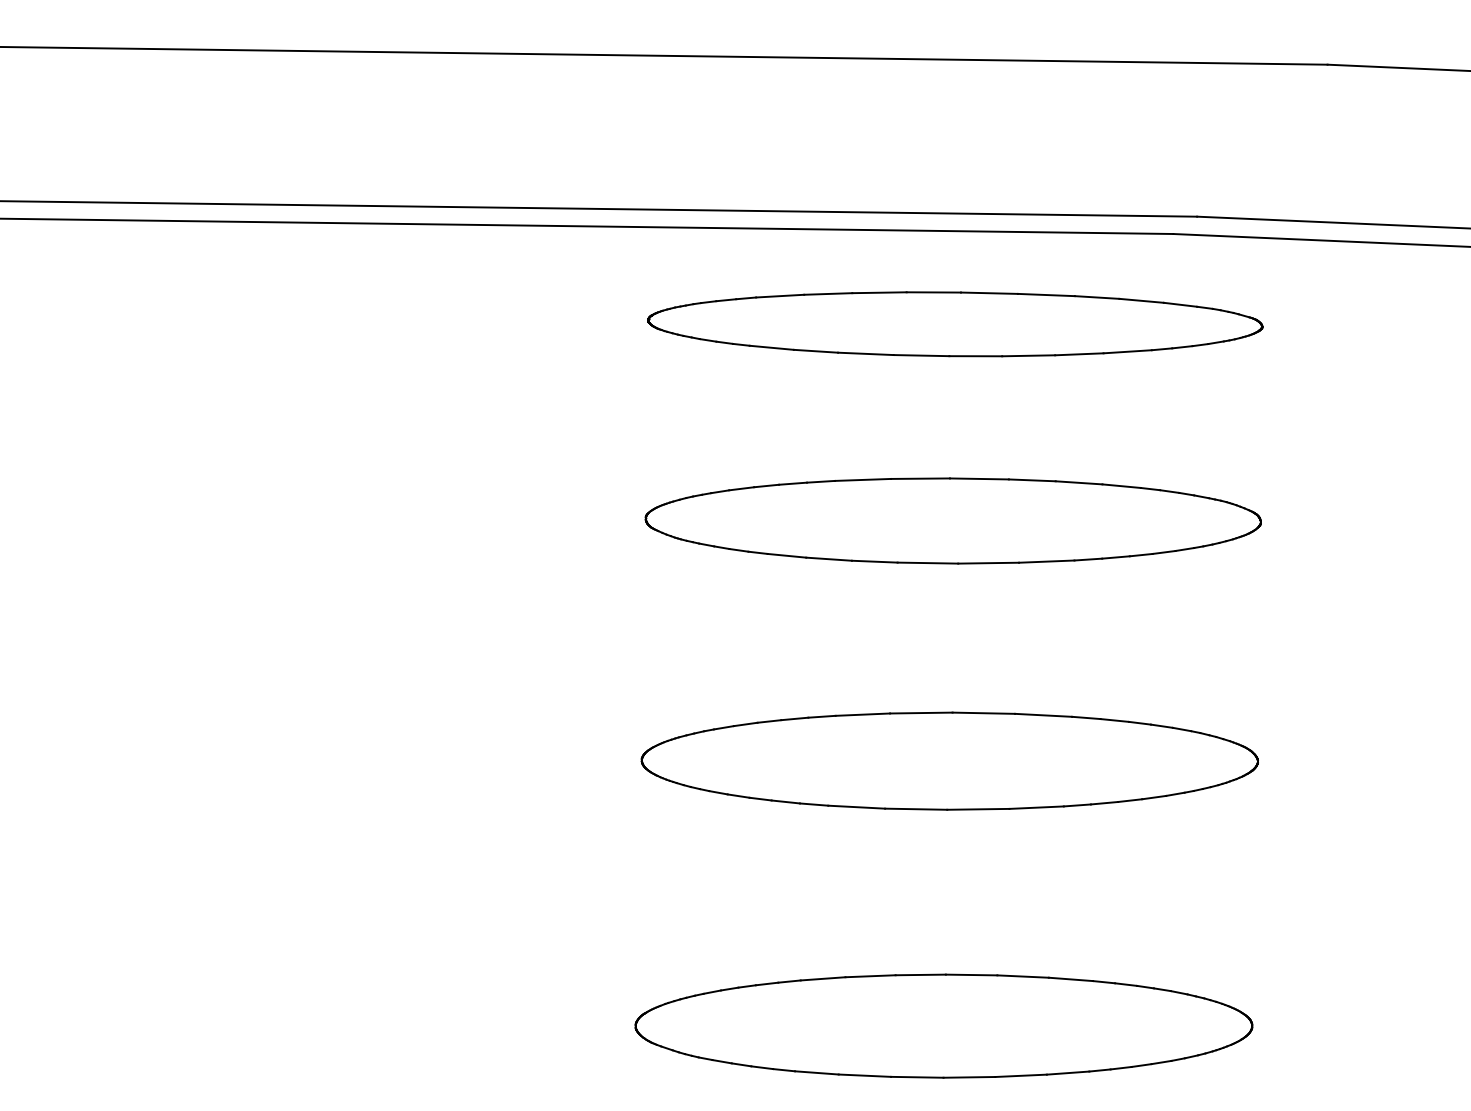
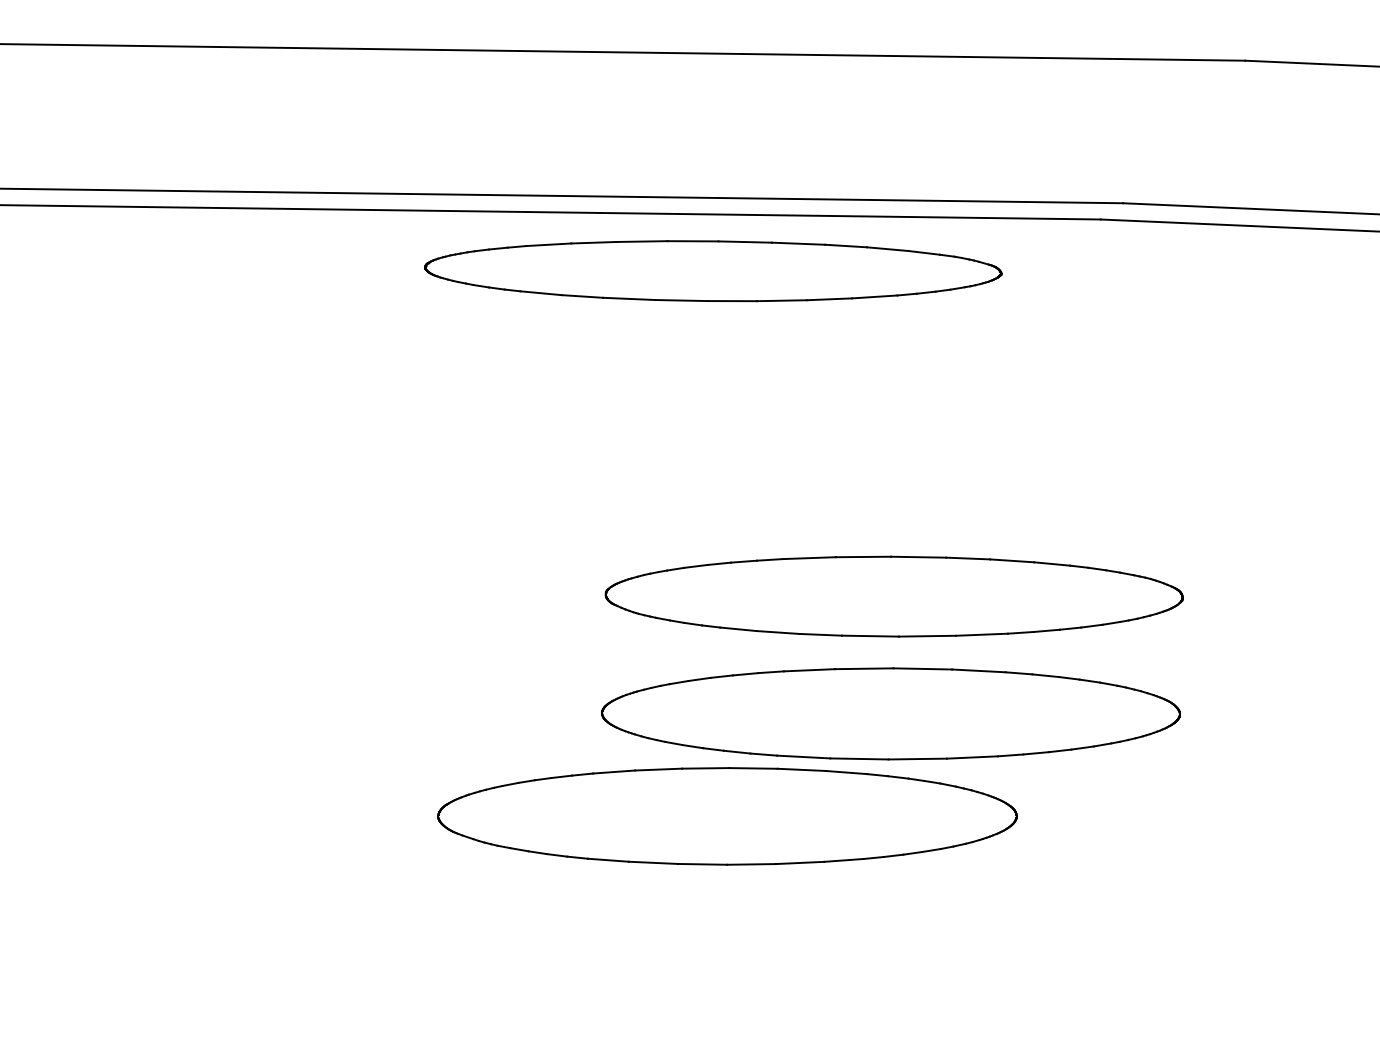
part: (955, 324) -> (713, 271), moved
part: (952, 520) -> (893, 596), moved
part: (943, 1026) -> (727, 816), moved

